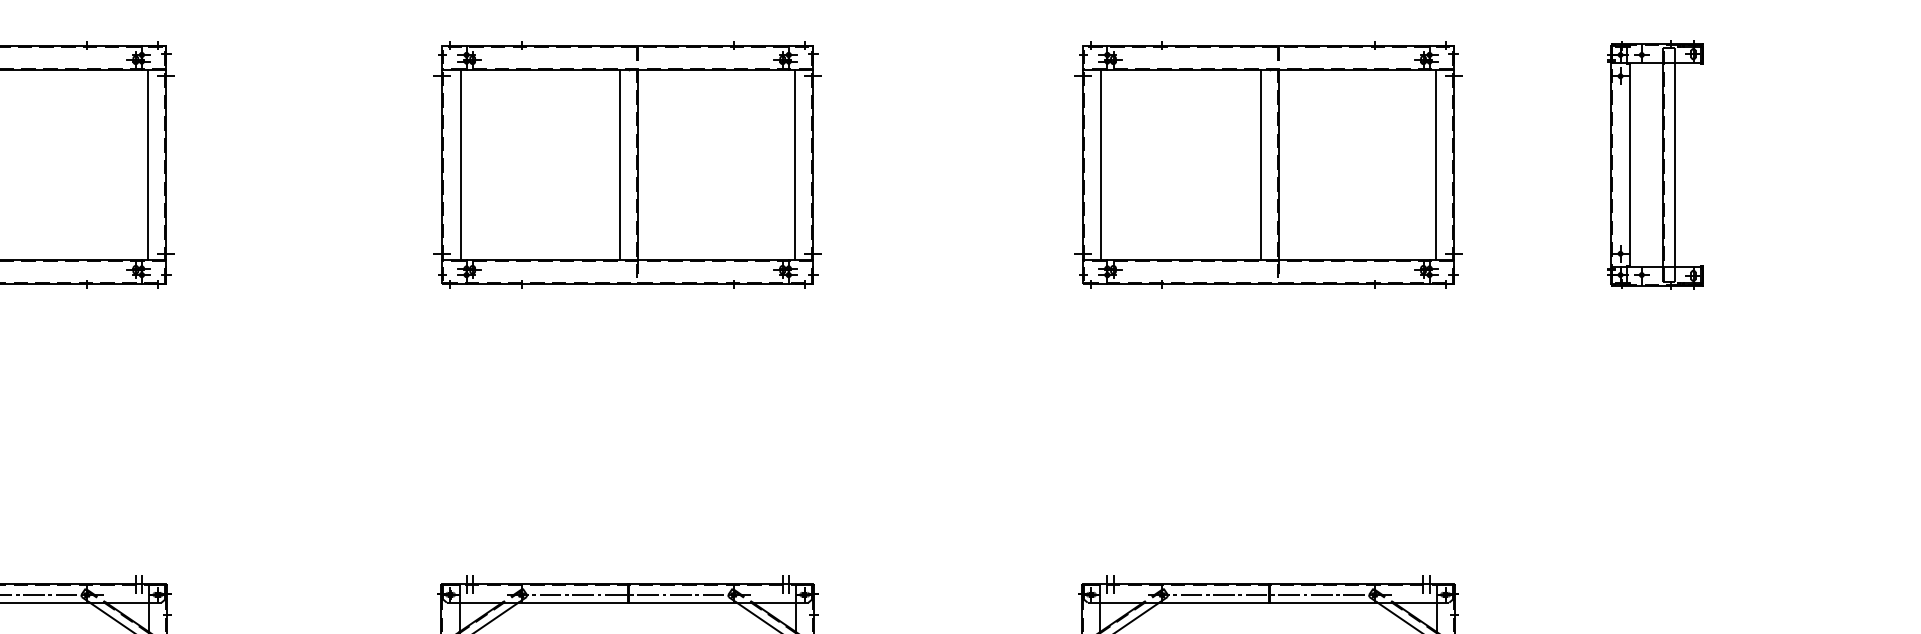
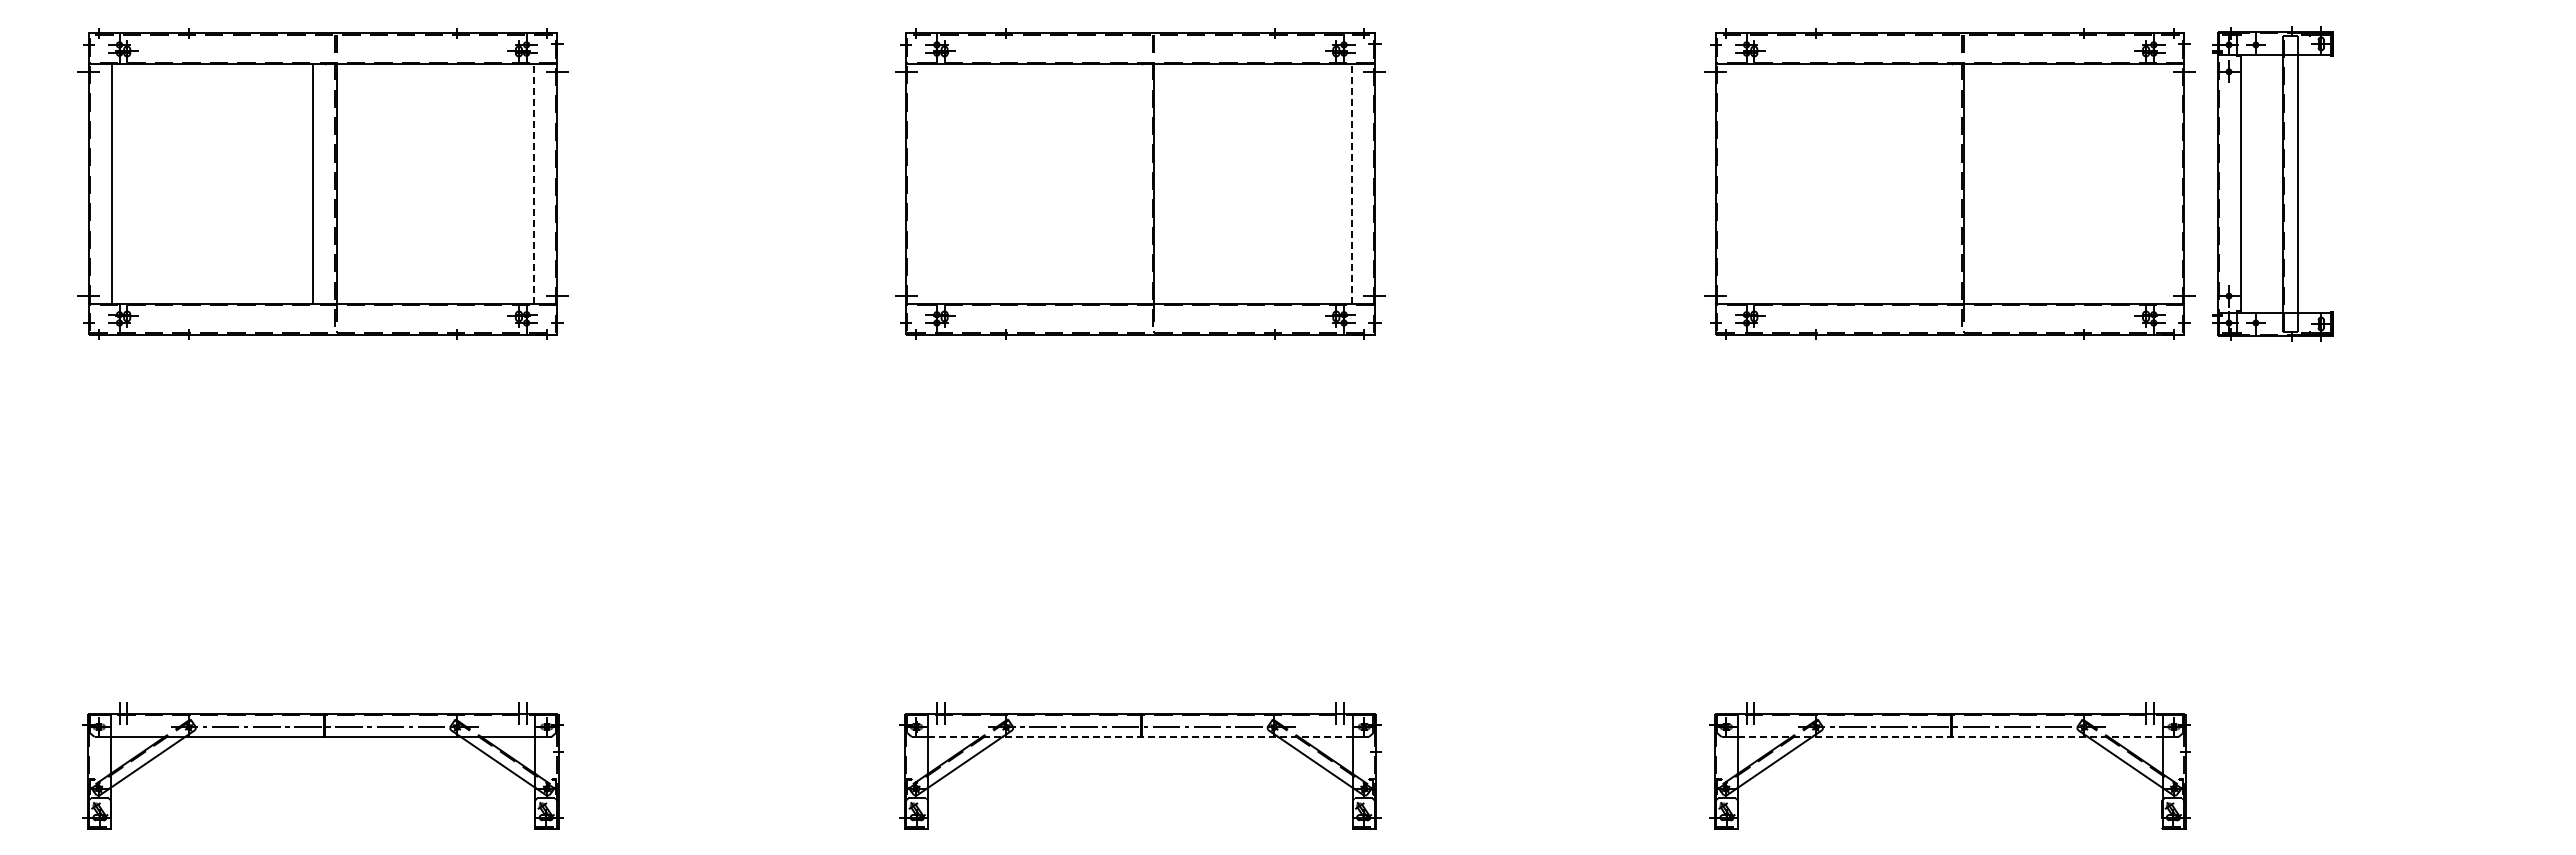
line: (148, 164) -> (534, 183), solid -> dashed
line: (460, 164) -> (929, 183), removed
line: (619, 164) -> (1130, 183), removed
line: (794, 164) -> (1351, 183), solid -> dashed
line: (1100, 164) -> (1738, 183), removed
line: (1260, 164) -> (1940, 183), removed
line: (1435, 164) -> (2161, 183), removed
part: (1654, 164) -> (2272, 183), moved
line: (627, 602) -> (1140, 736), solid -> dashed
line: (1268, 602) -> (1950, 736), solid -> dashed

